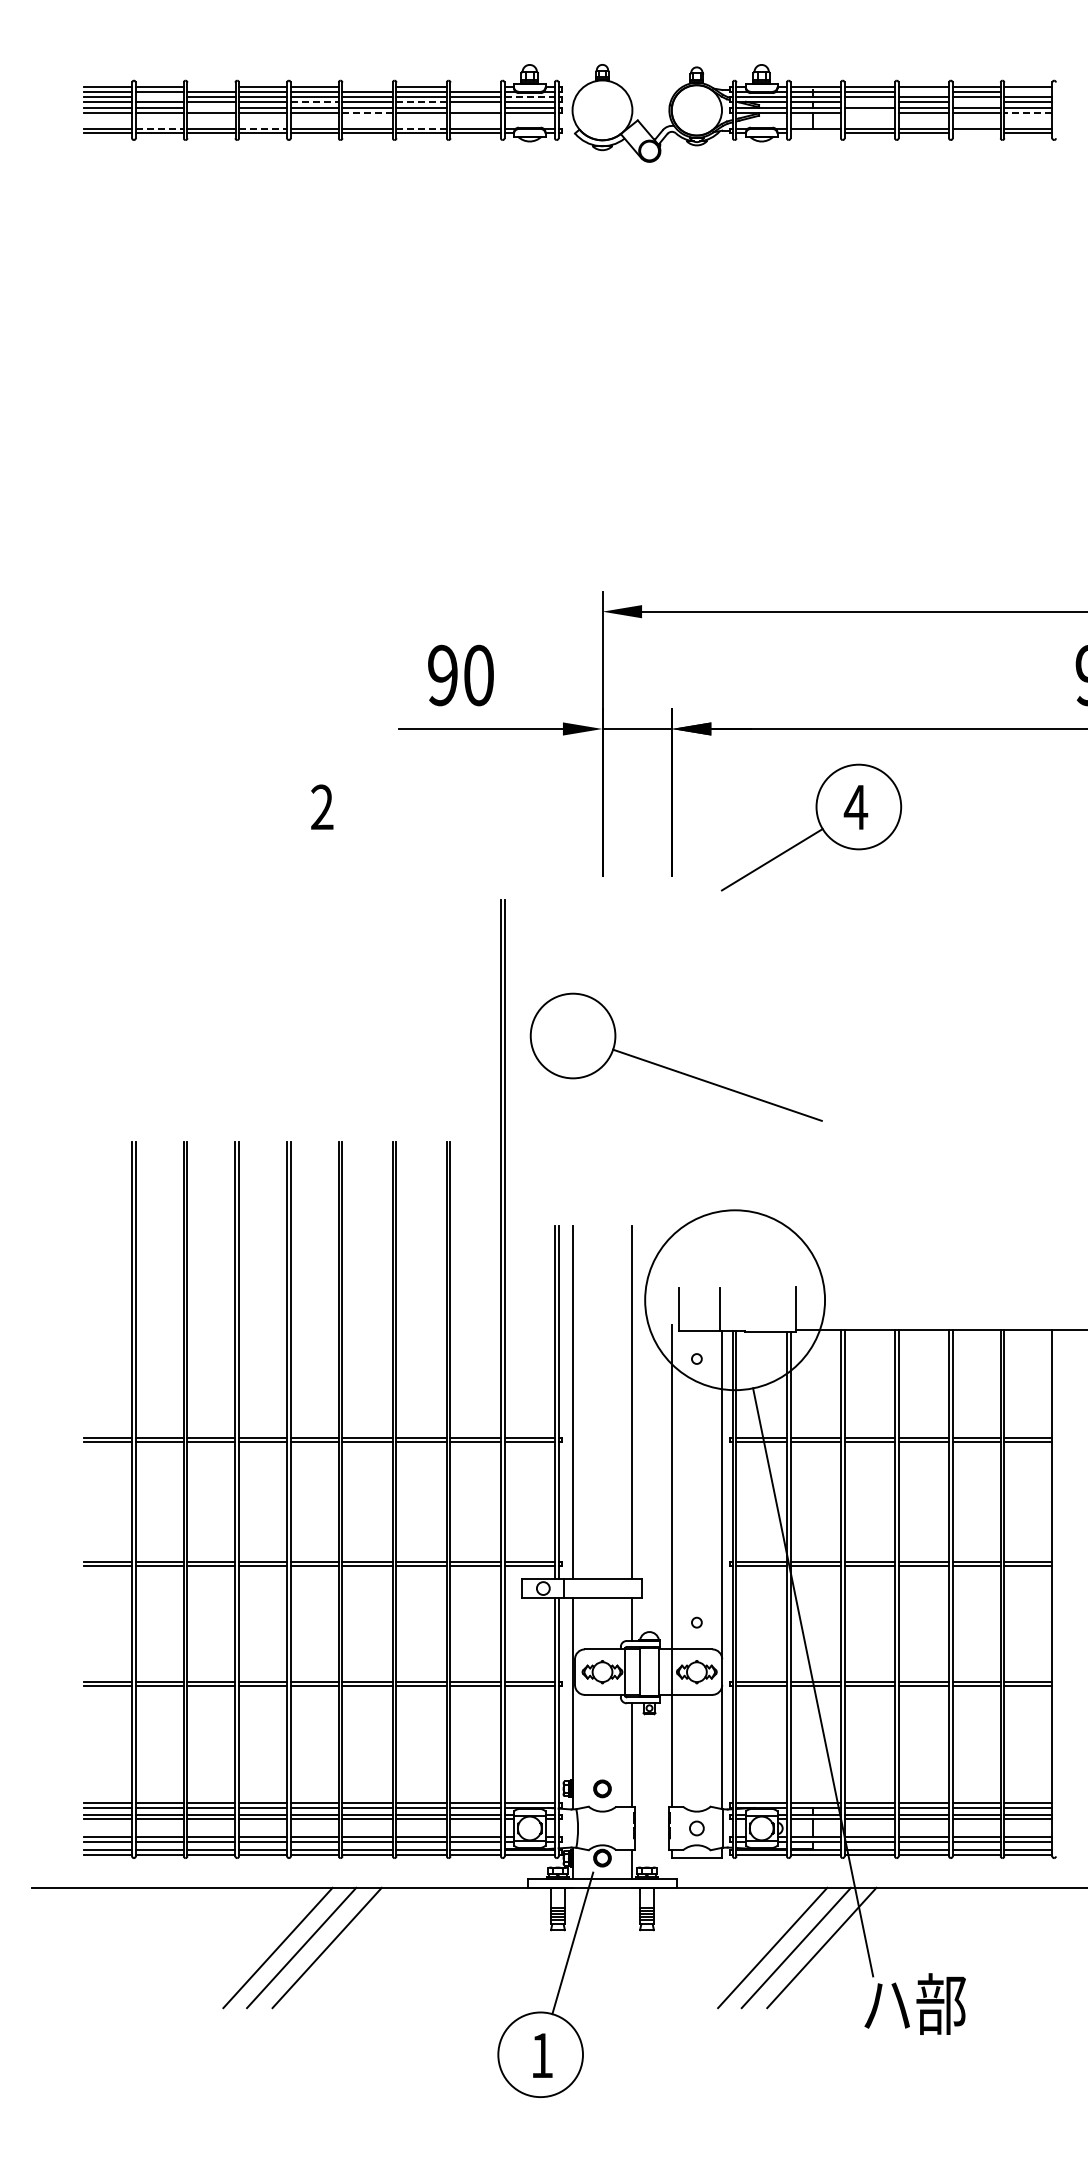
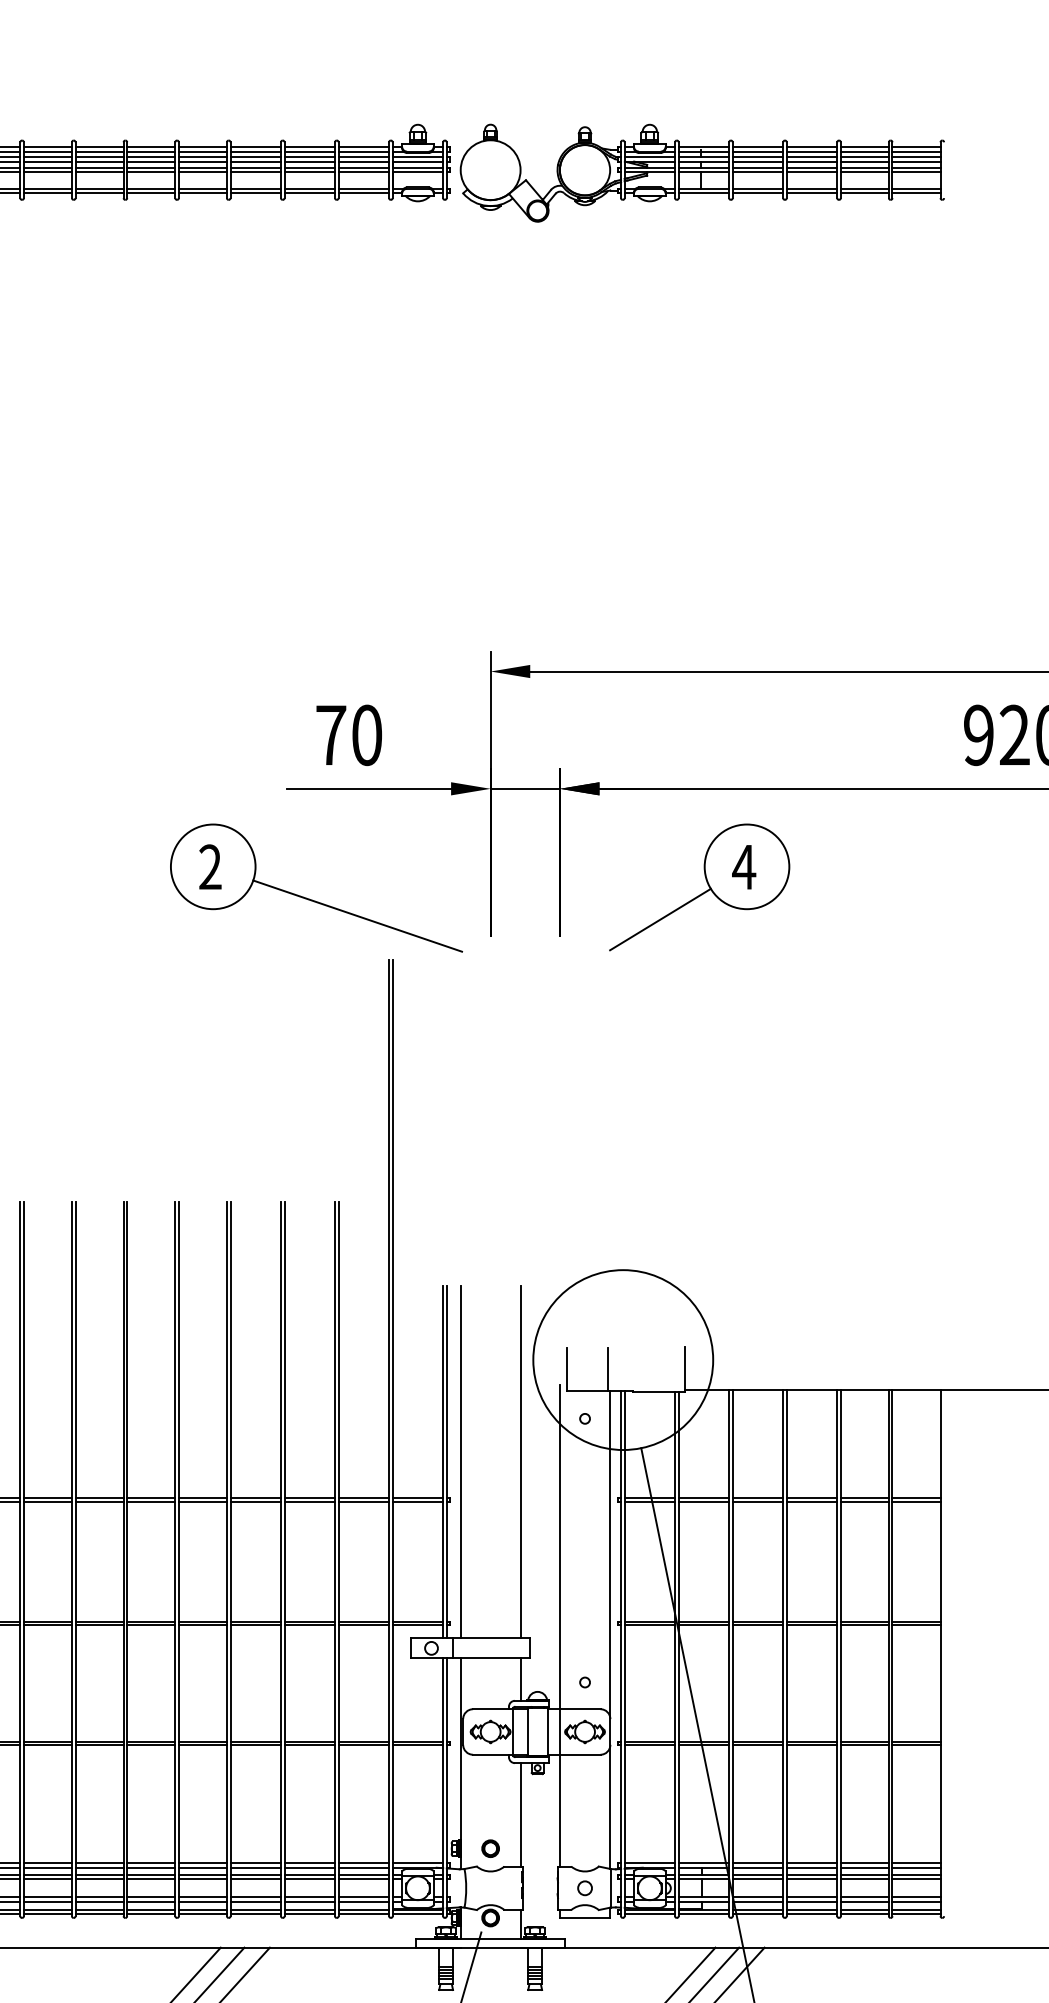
line: (211, 87) -> (99, 147), added
line: (367, 87) -> (255, 147), added
line: (475, 87) -> (363, 147), added
line: (923, 91) -> (811, 151), added
line: (1028, 91) -> (916, 151), added
line: (159, 97) -> (47, 157), added
line: (530, 97) -> (418, 157), dashed -> solid
line: (315, 101) -> (203, 161), dashed -> solid
line: (422, 101) -> (310, 161), dashed -> solid
line: (869, 101) -> (757, 161), added
line: (976, 101) -> (864, 161), added
line: (211, 108) -> (99, 168), added
line: (475, 108) -> (363, 168), added
line: (368, 112) -> (256, 172), dashed -> solid
line: (869, 112) -> (757, 172), added
line: (1027, 112) -> (915, 172), dashed -> solid
line: (160, 128) -> (48, 188), dashed -> solid
line: (263, 128) -> (151, 188), dashed -> solid
line: (422, 128) -> (310, 188), dashed -> solid
line: (815, 133) -> (703, 193), added
line: (976, 133) -> (864, 193), added
text: (443, 675) -> (331, 735), 90 -> 70
part: (671, 1068) -> (311, 899), moved

